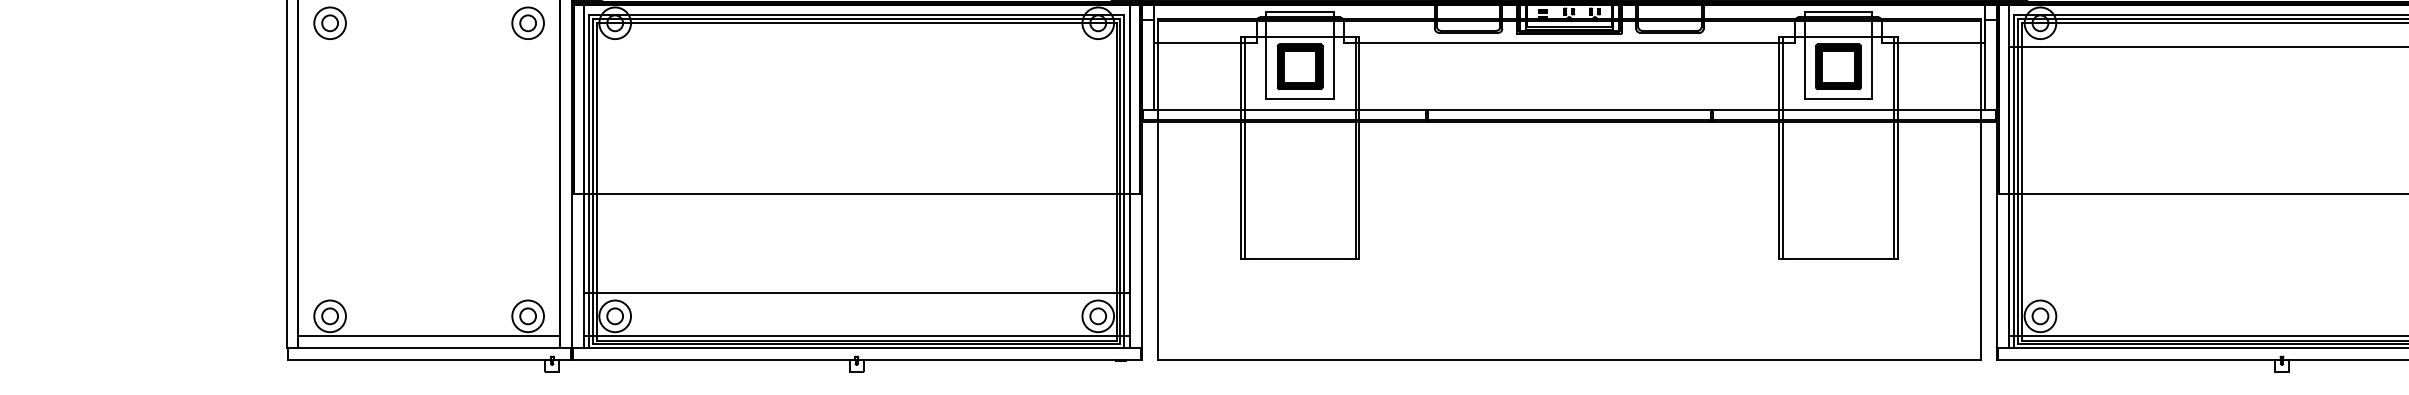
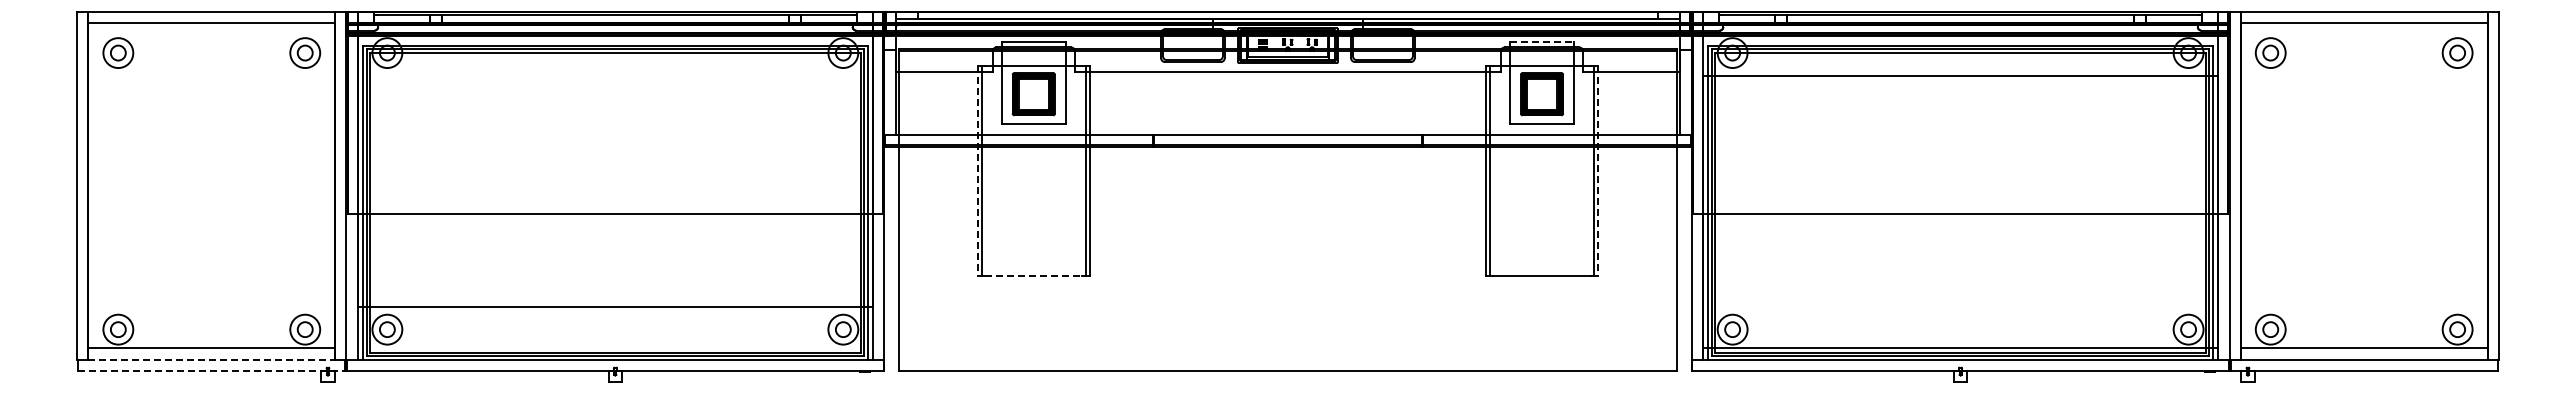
line: (1839, 11) -> (1542, 41), solid -> dashed
line: (1240, 147) -> (977, 170), solid -> dashed
line: (1898, 147) -> (1598, 170), solid -> dashed
line: (1299, 258) -> (1033, 275), solid -> dashed
line: (856, 336) -> (615, 348), removed
line: (429, 347) -> (212, 359), solid -> dashed
line: (428, 359) -> (211, 370), solid -> dashed

